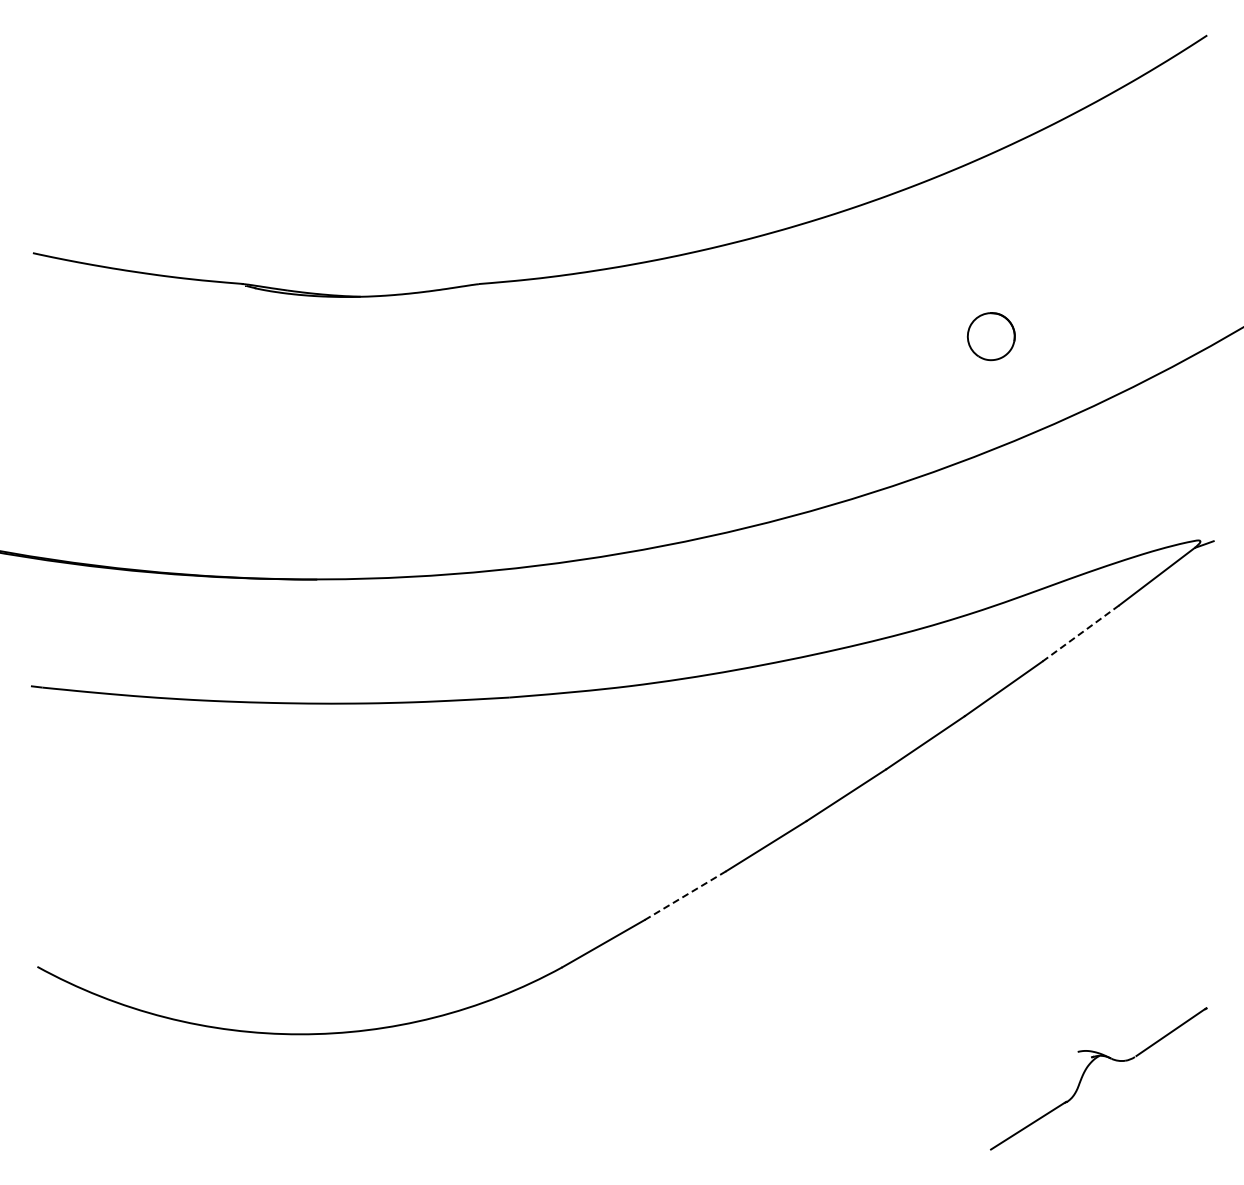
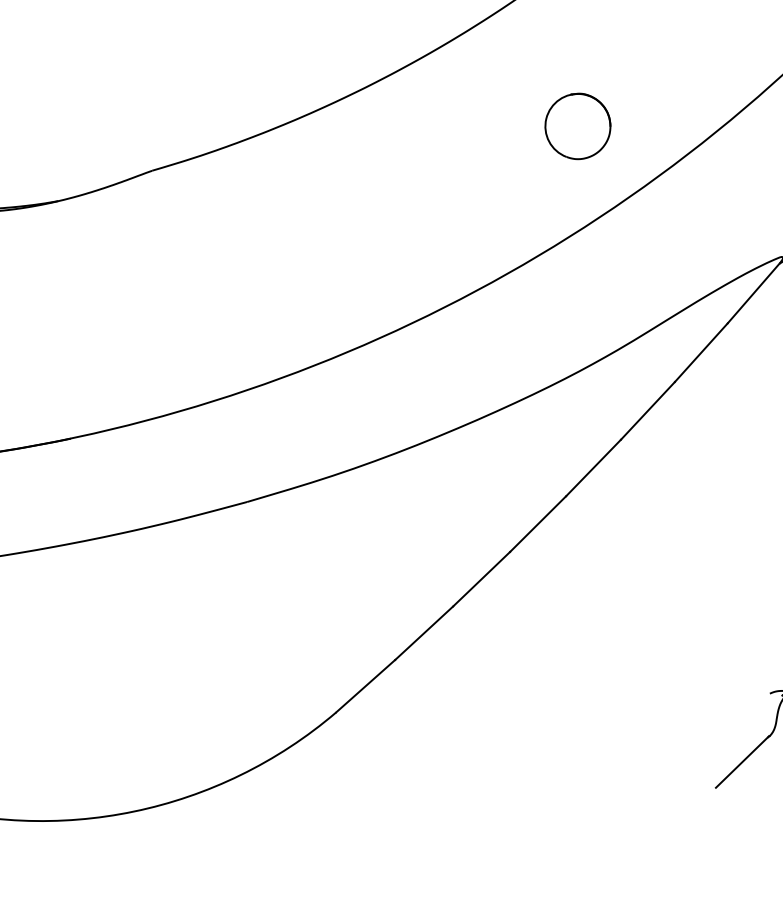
part: (991, 336) -> (578, 126), size x1.67
line: (1080, 633) -> (701, 352), dashed -> solid
line: (684, 895) -> (423, 633), dashed -> solid

